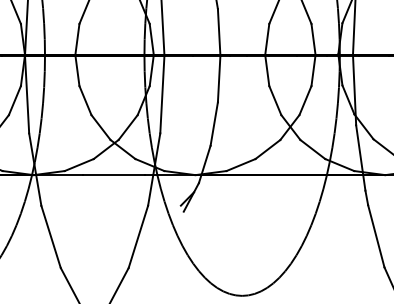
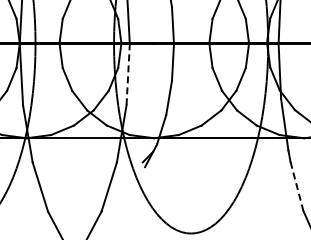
line: (162, 94) -> (128, 74), solid -> dashed
line: (376, 236) -> (297, 186), solid -> dashed

